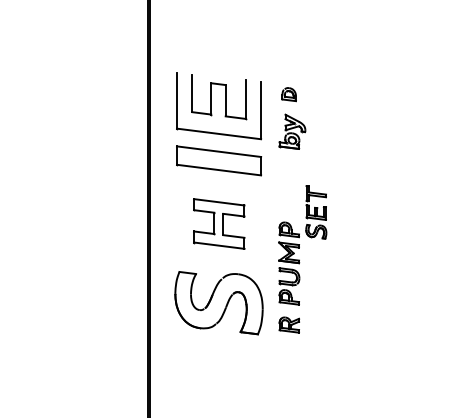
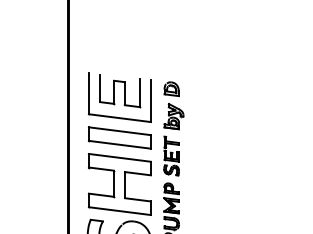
part: (288, 94) -> (171, 89), size x1.43
part: (316, 212) -> (171, 156), moved
part: (219, 223) -> (120, 184), size x1.67

